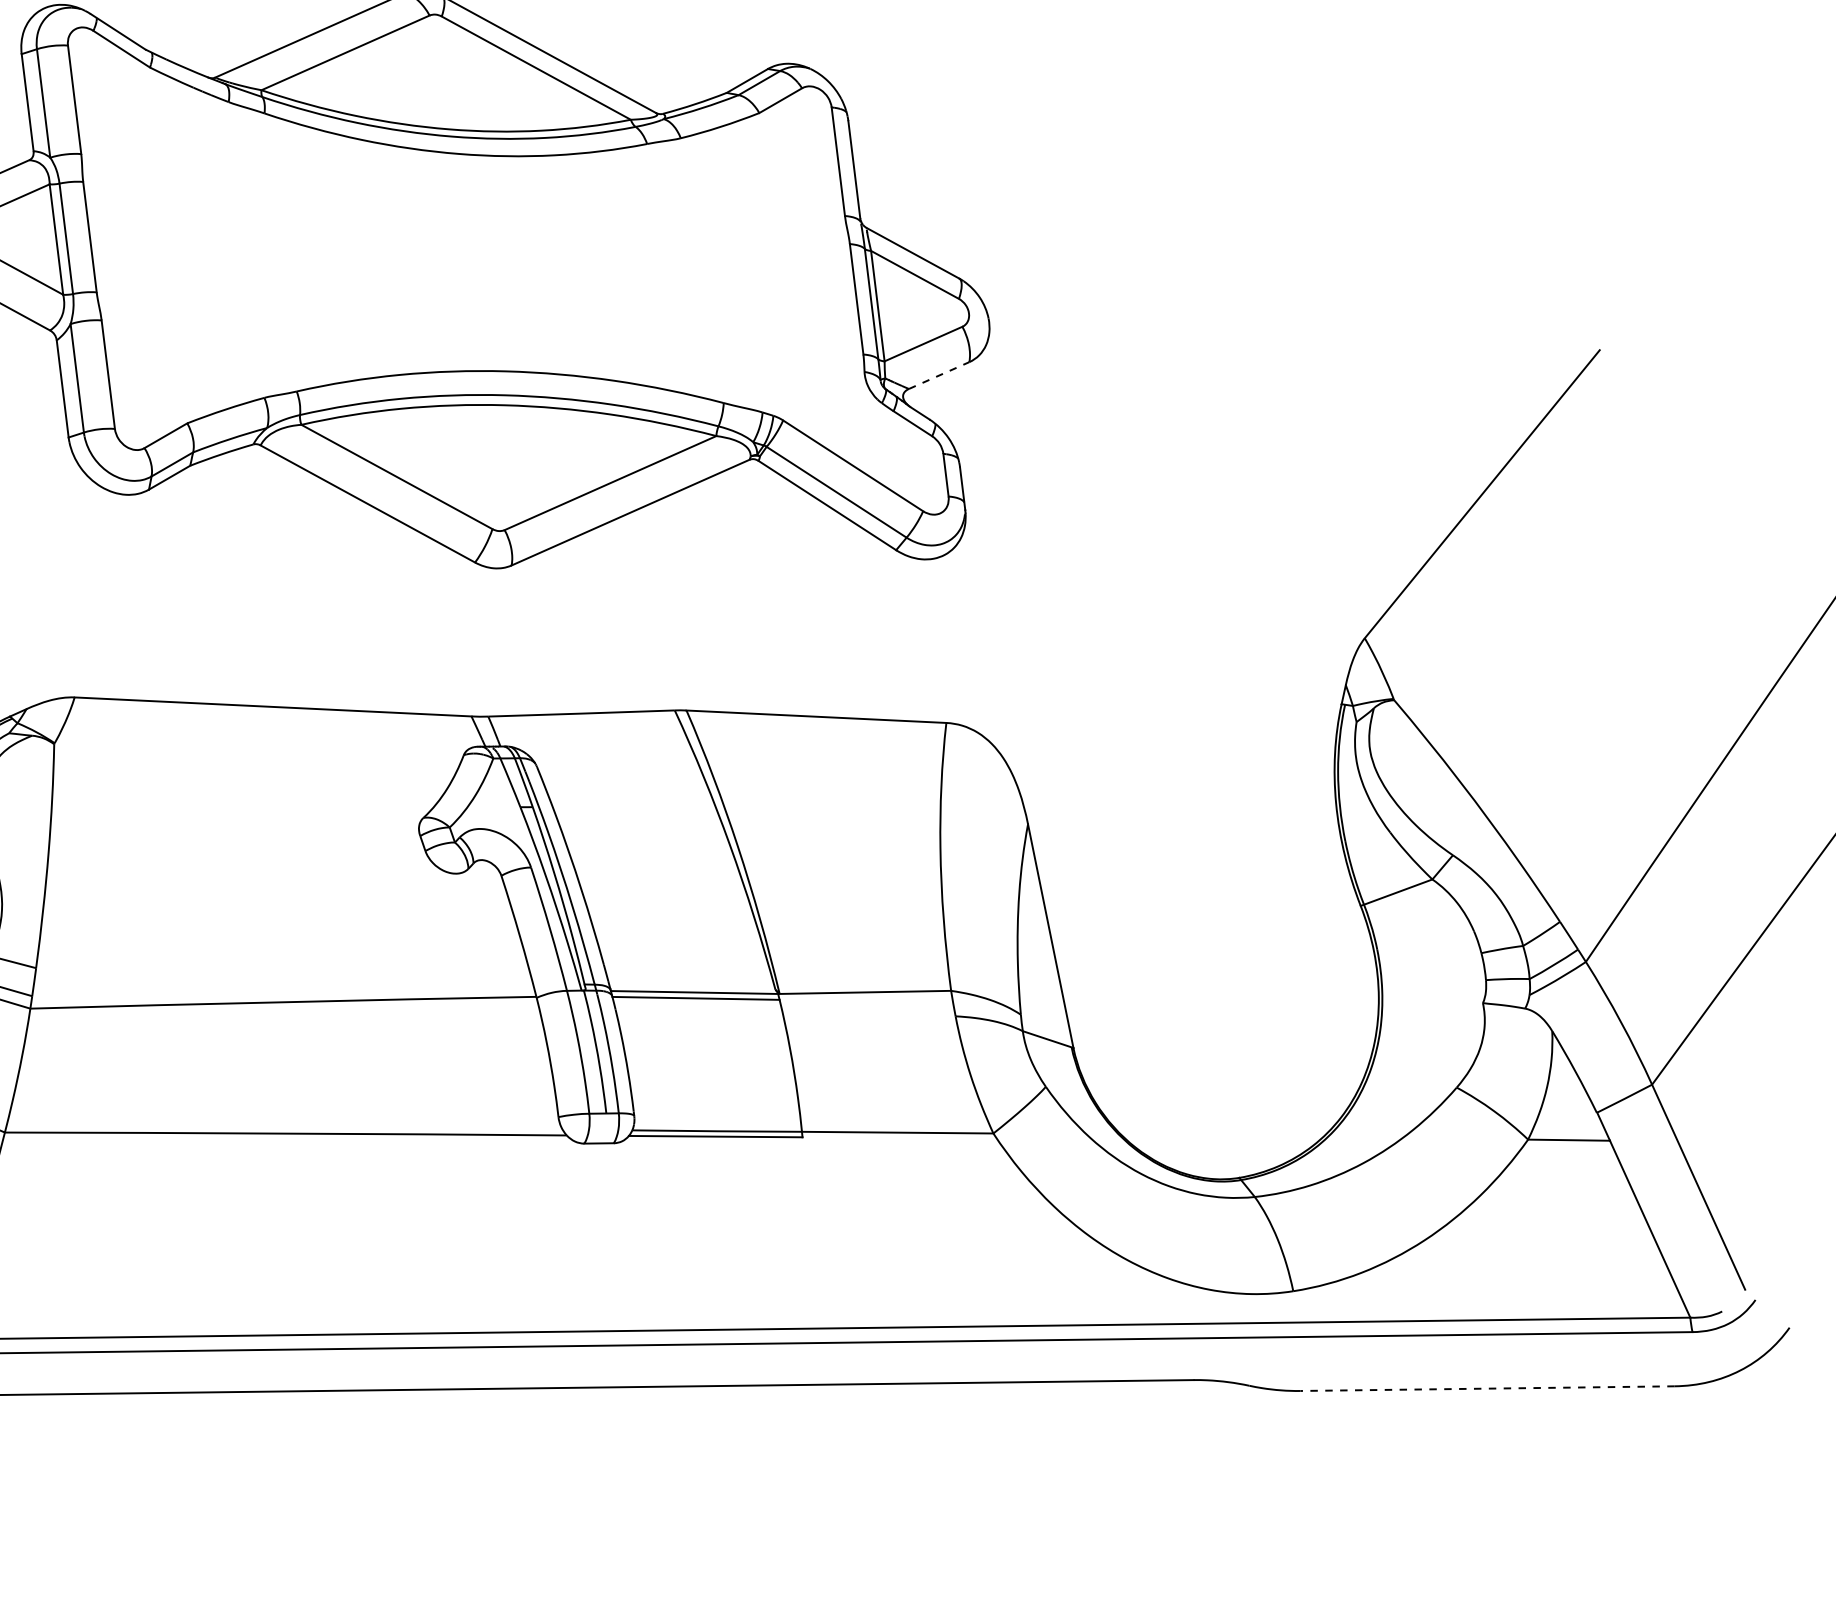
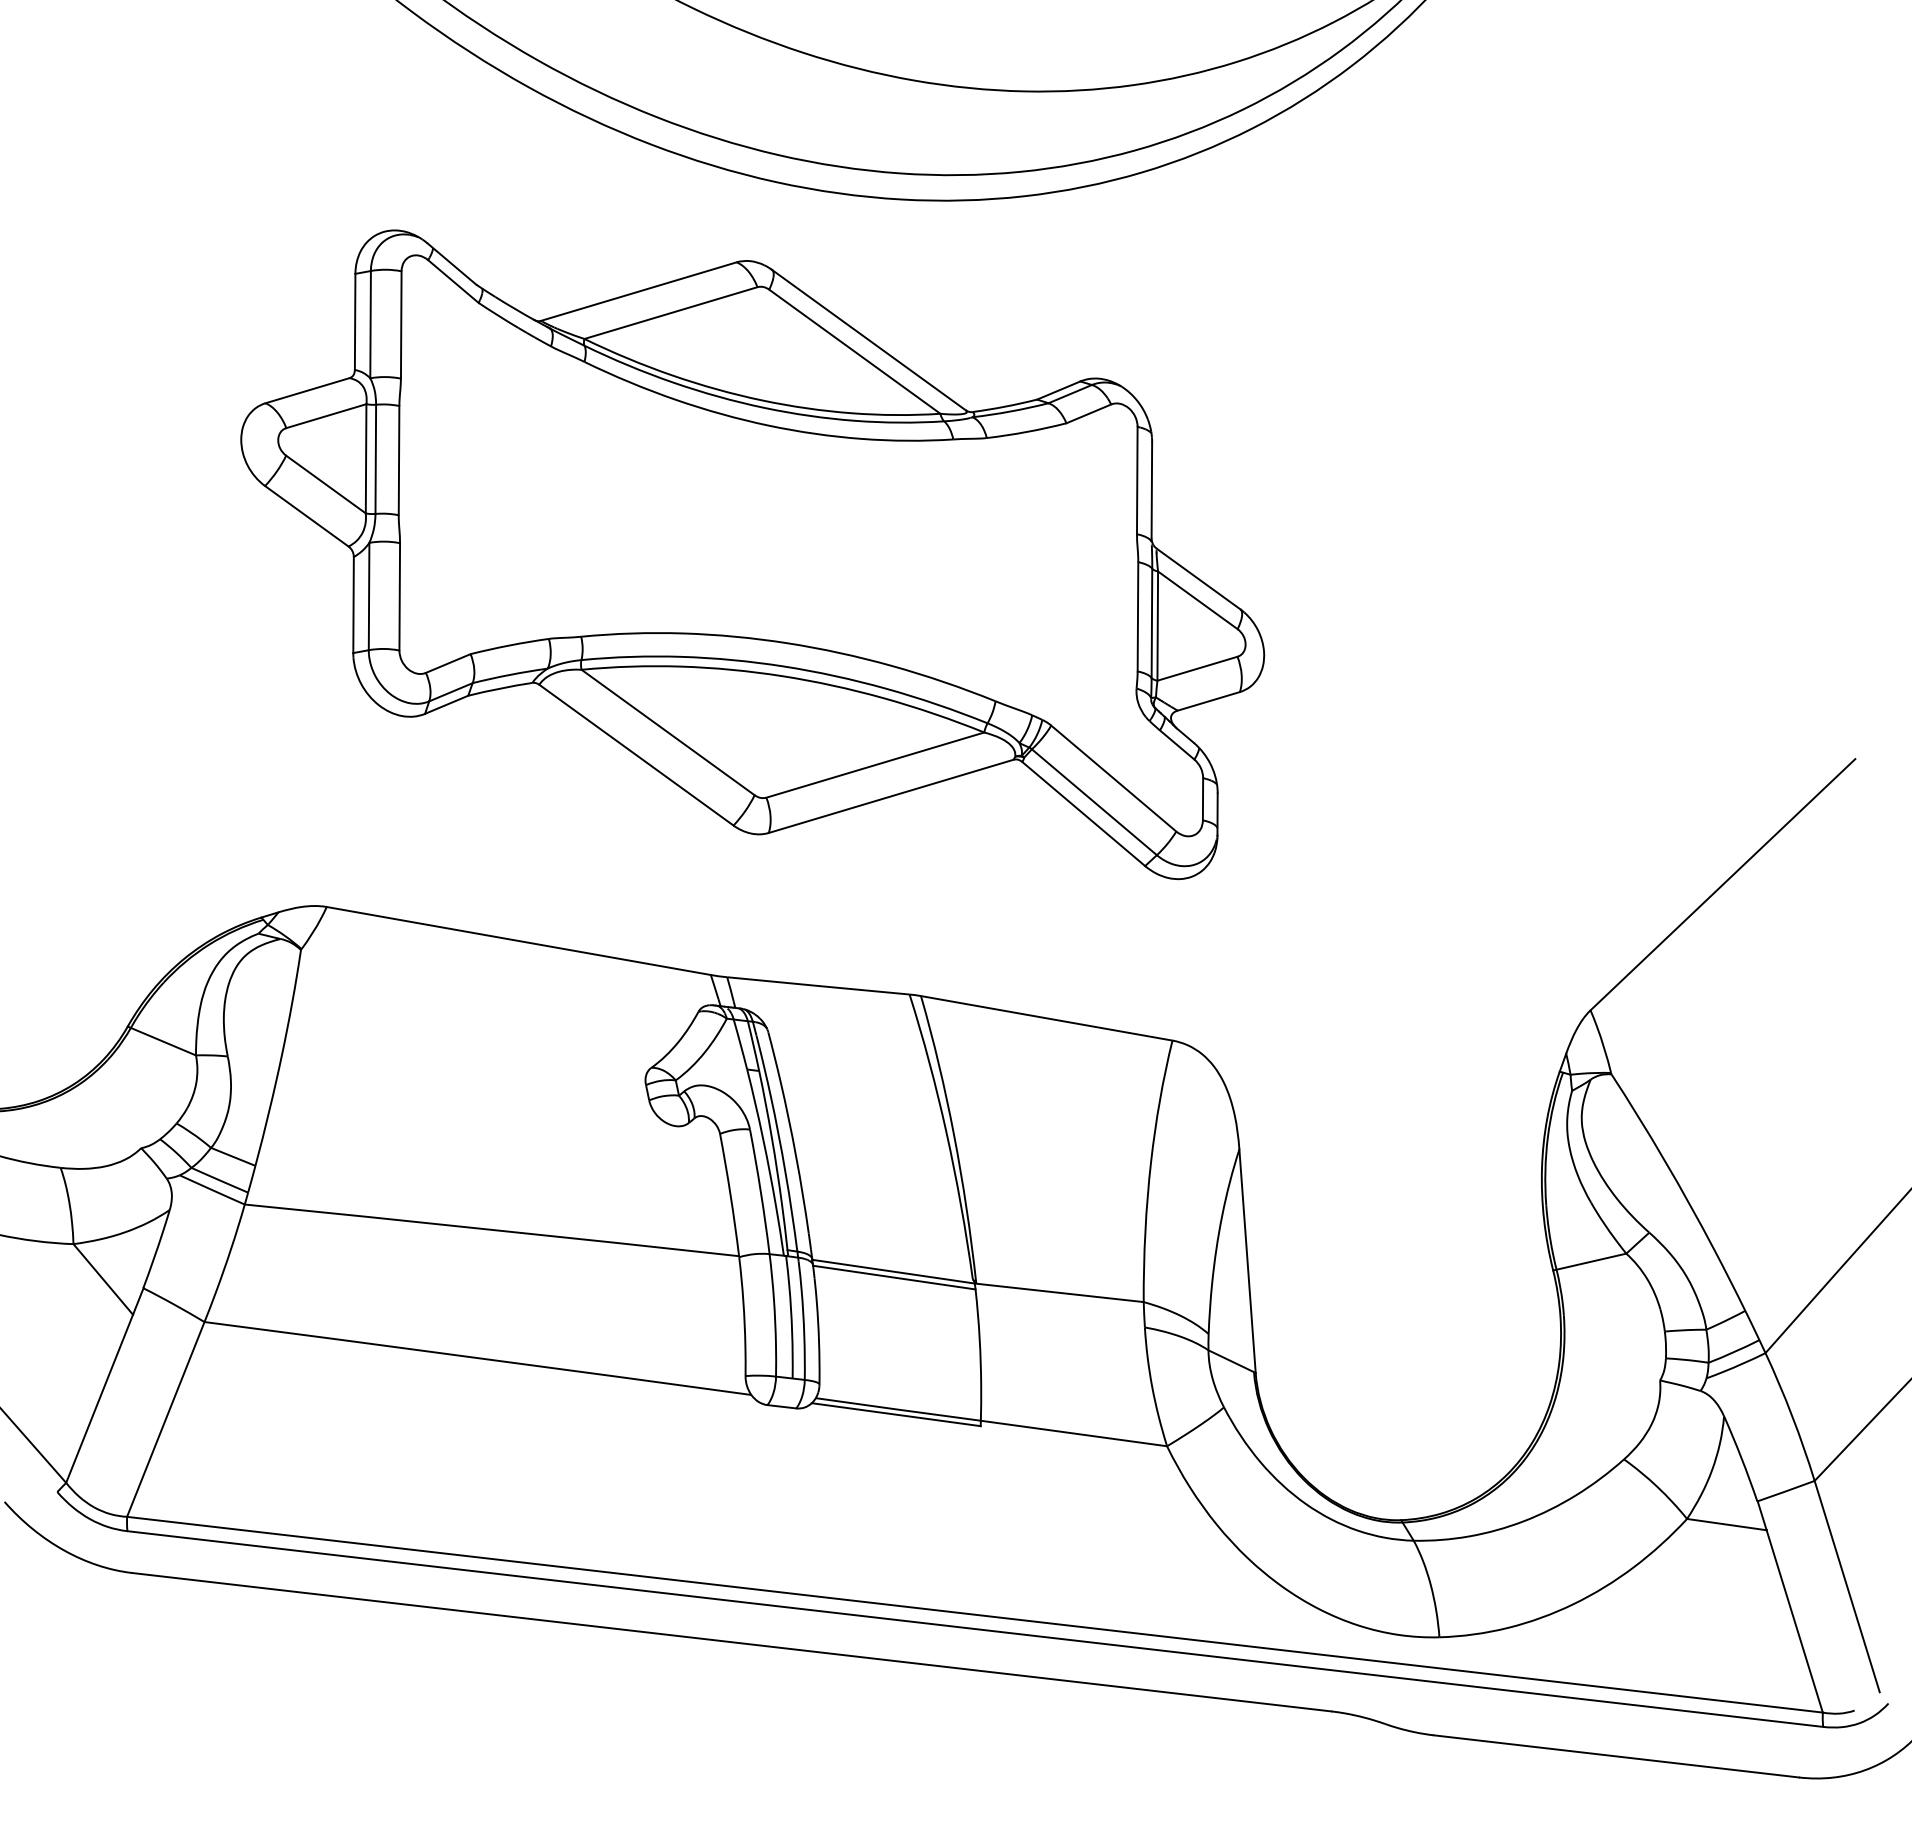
line: (939, 375) -> (1209, 701), dashed -> solid
line: (1487, 1388) -> (1616, 1756), dashed -> solid

